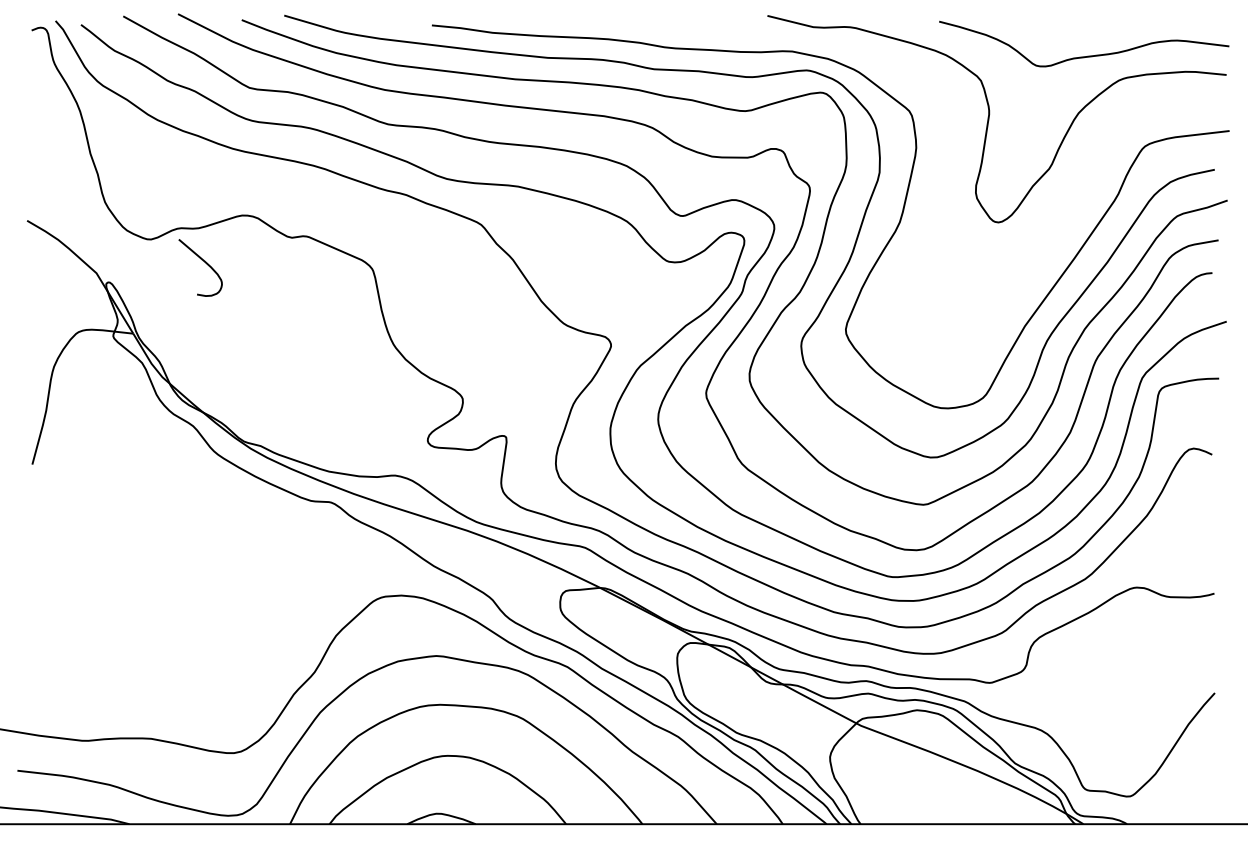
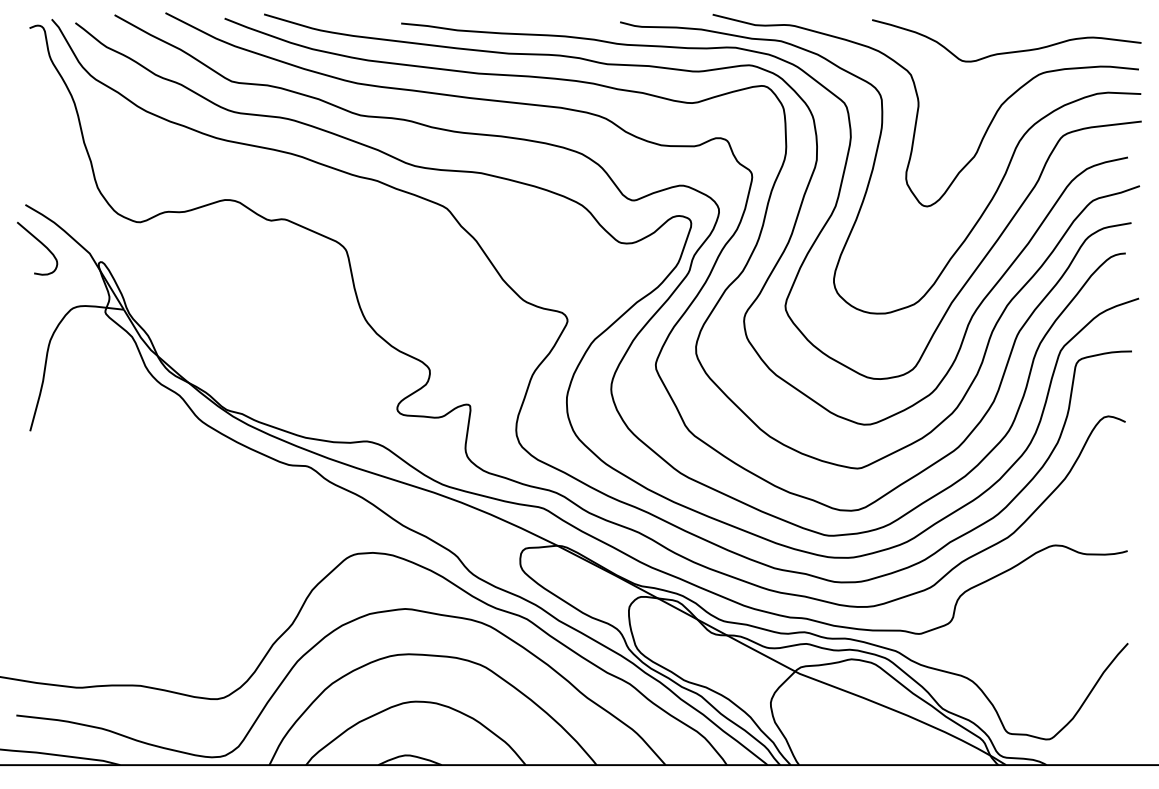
curve: (941, 180) -> (874, 167), added
curve: (205, 263) -> (41, 244), moved

